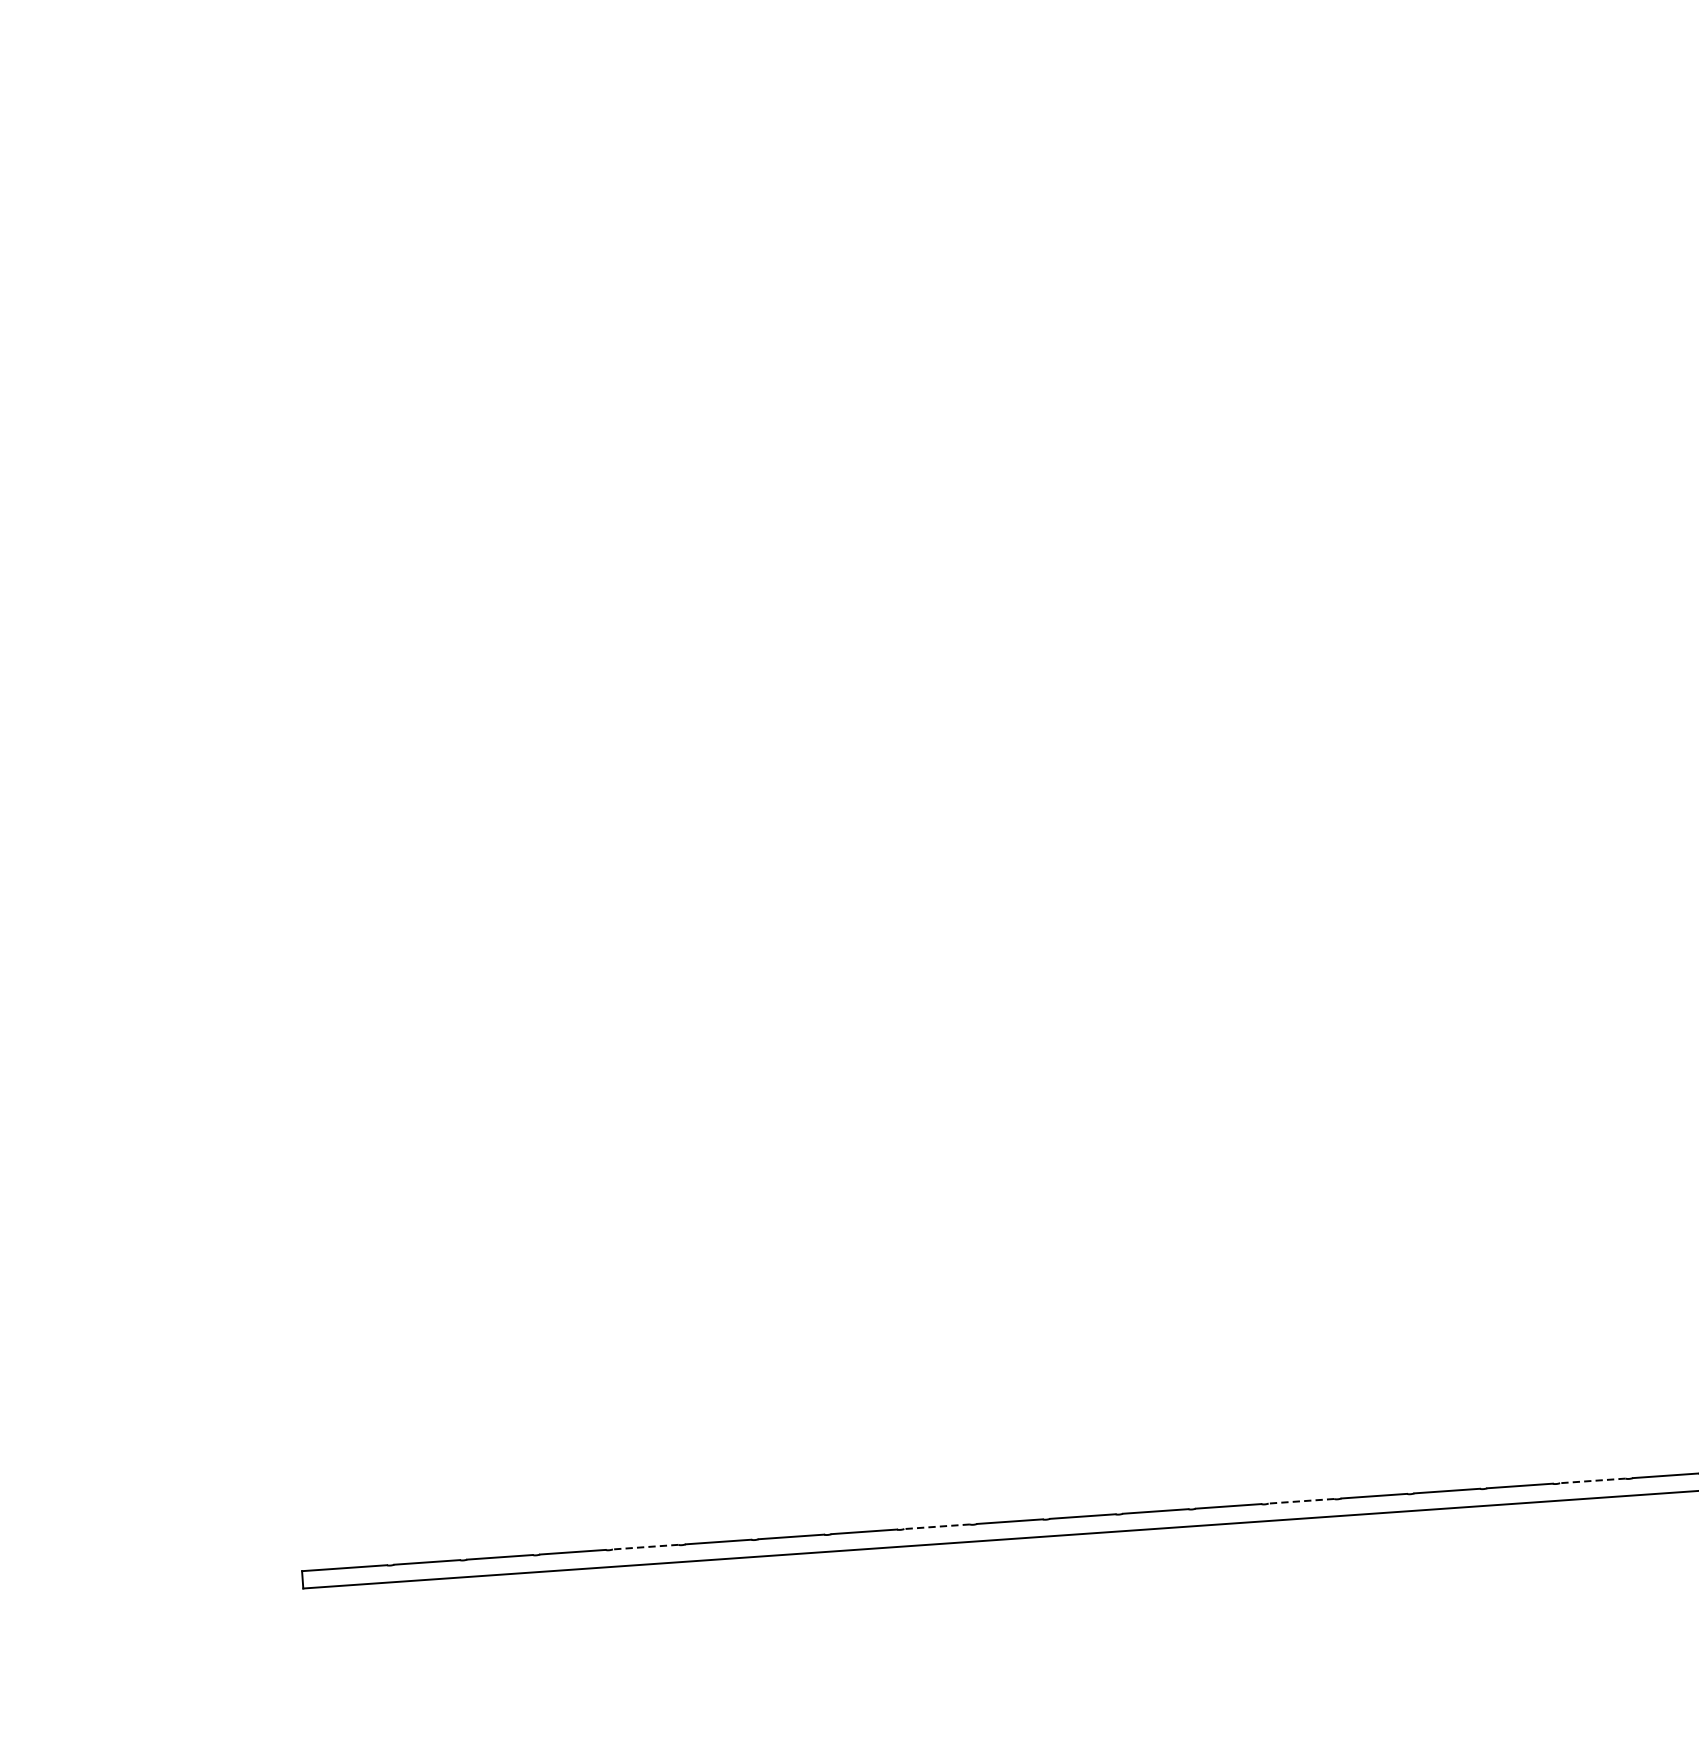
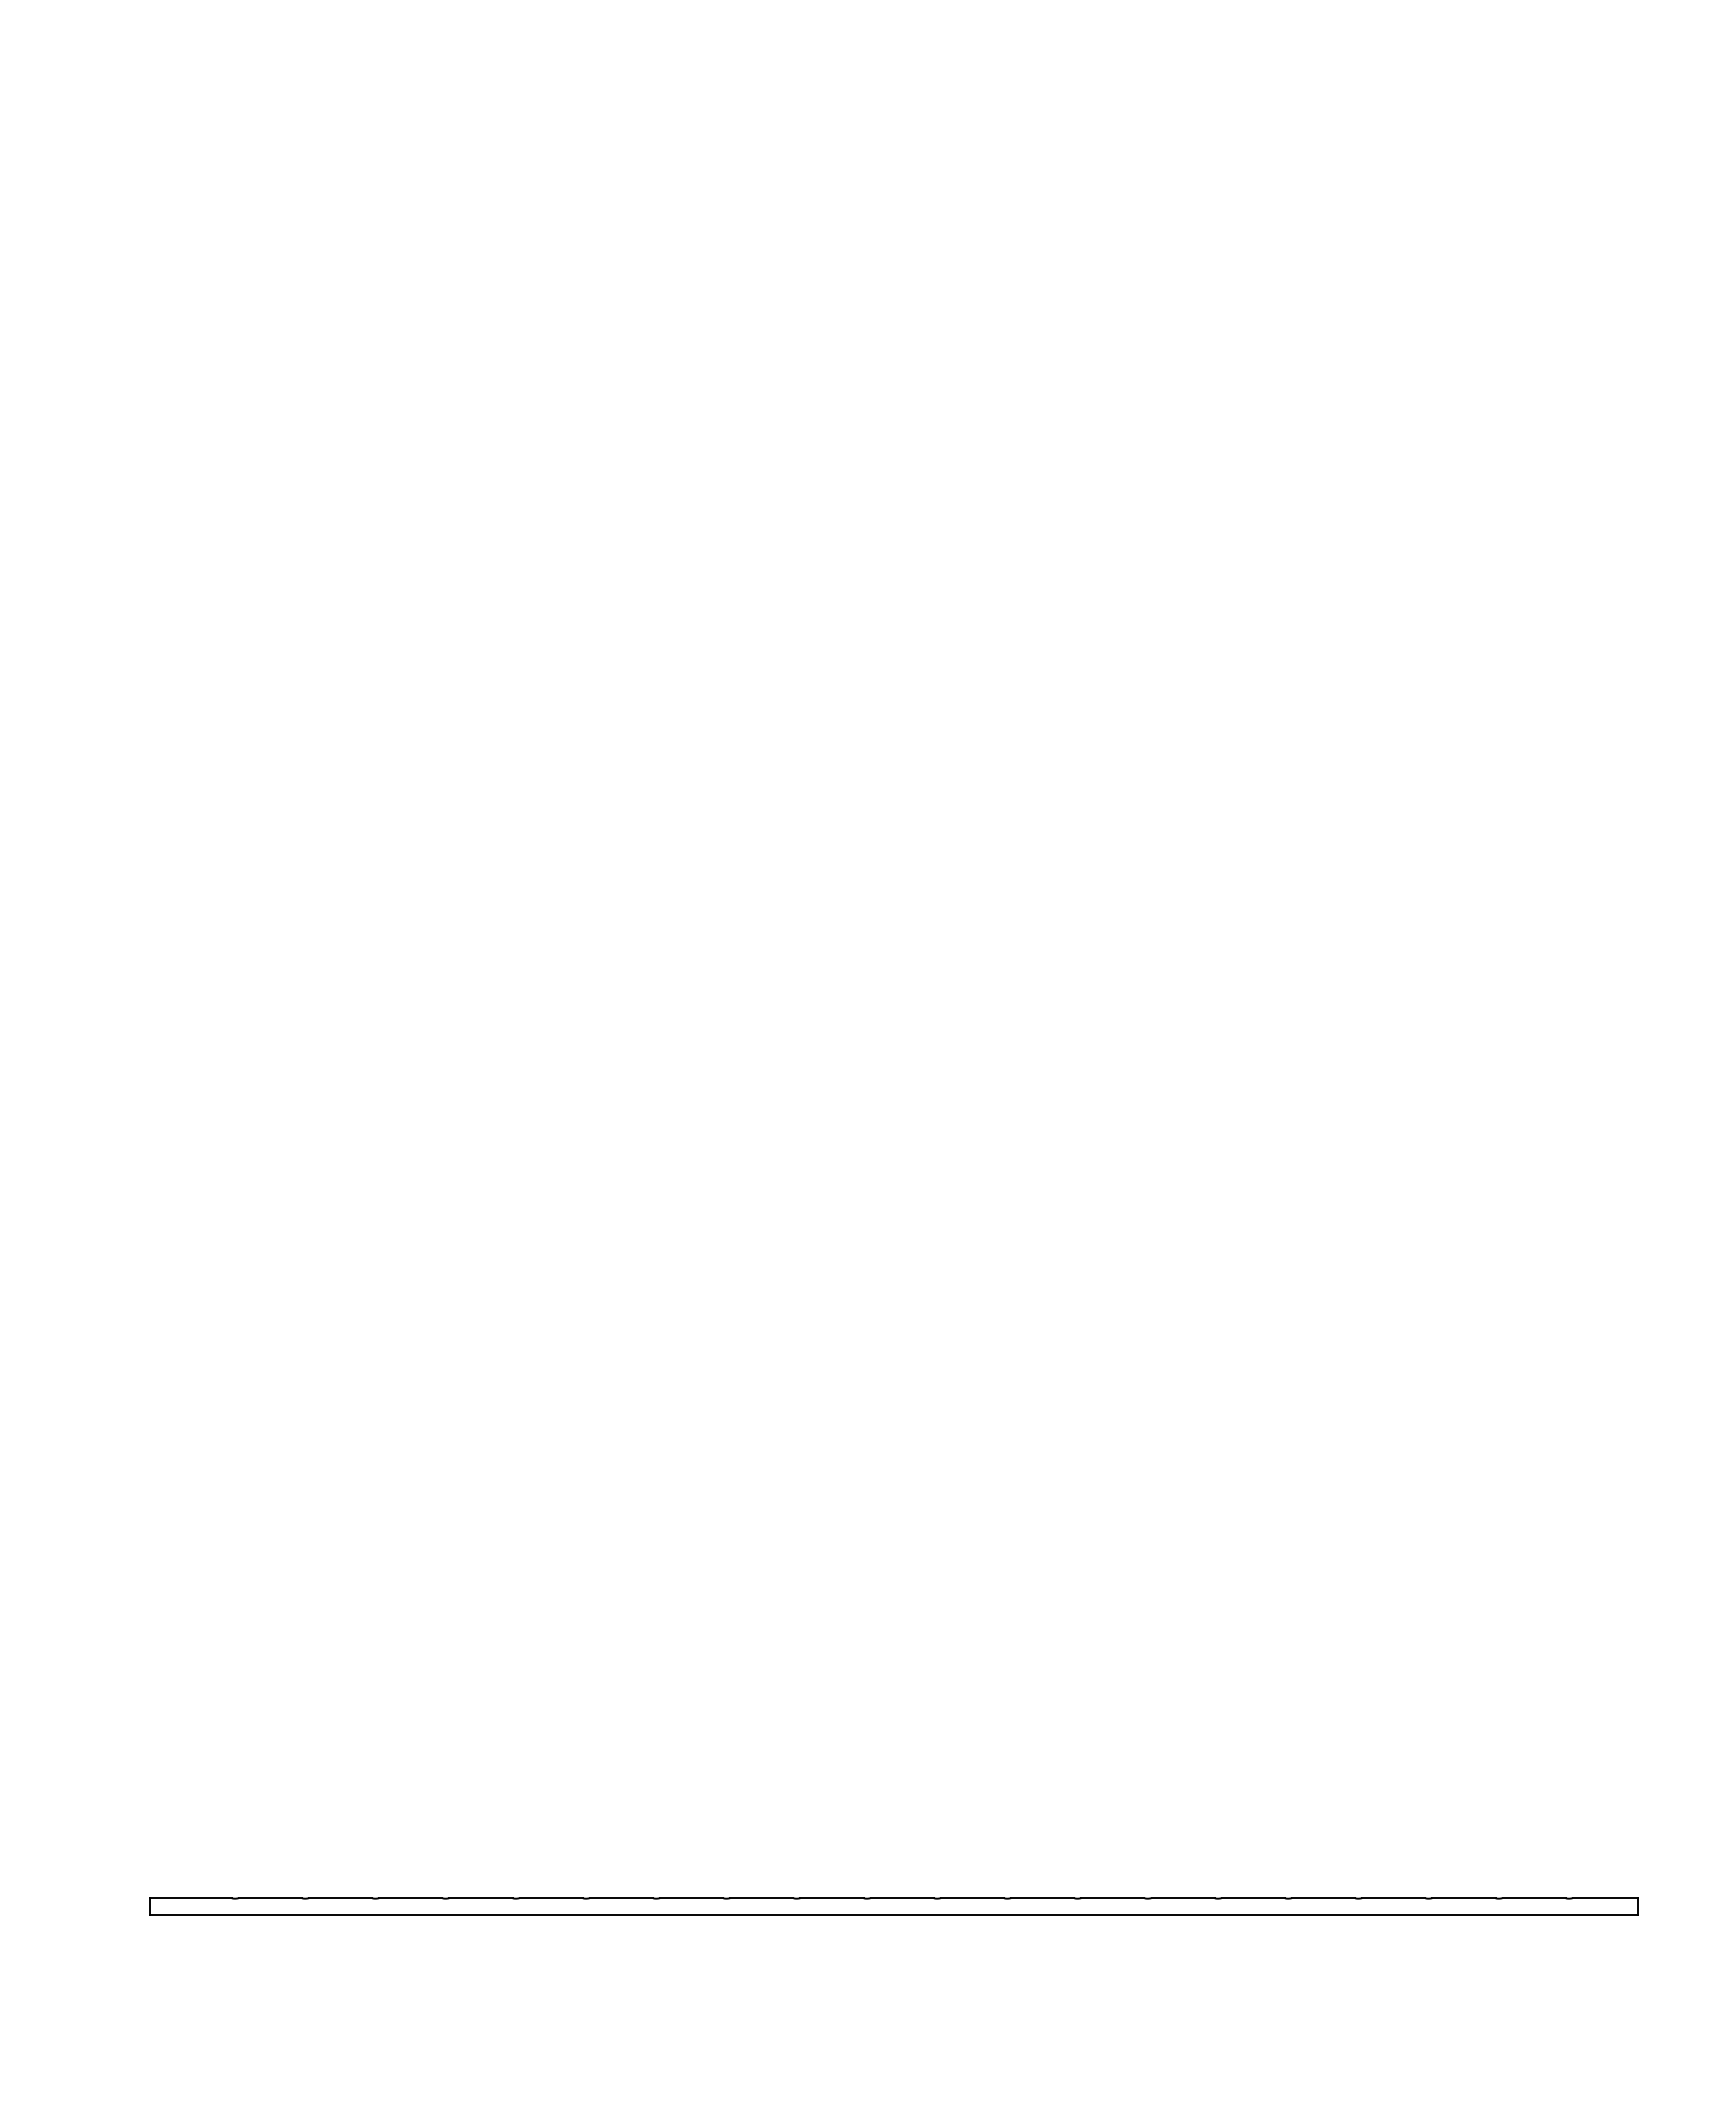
line: (1592, 1481) -> (1393, 1898), dashed -> solid
line: (1301, 1501) -> (1112, 1898), dashed -> solid
line: (936, 1527) -> (761, 1898), dashed -> solid
line: (646, 1547) -> (481, 1898), dashed -> solid

